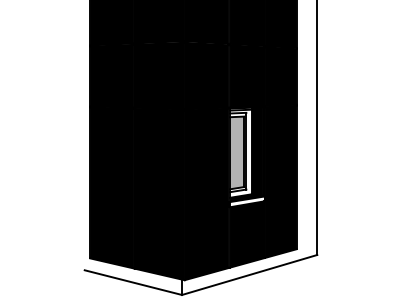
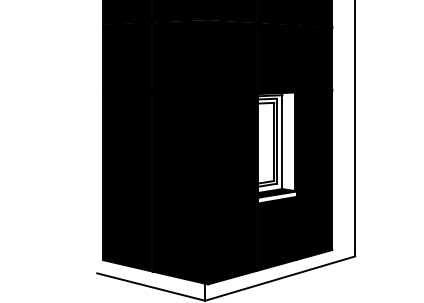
fill: (256, 151) -> (287, 141), removed
fill: (237, 152) -> (266, 142), removed

